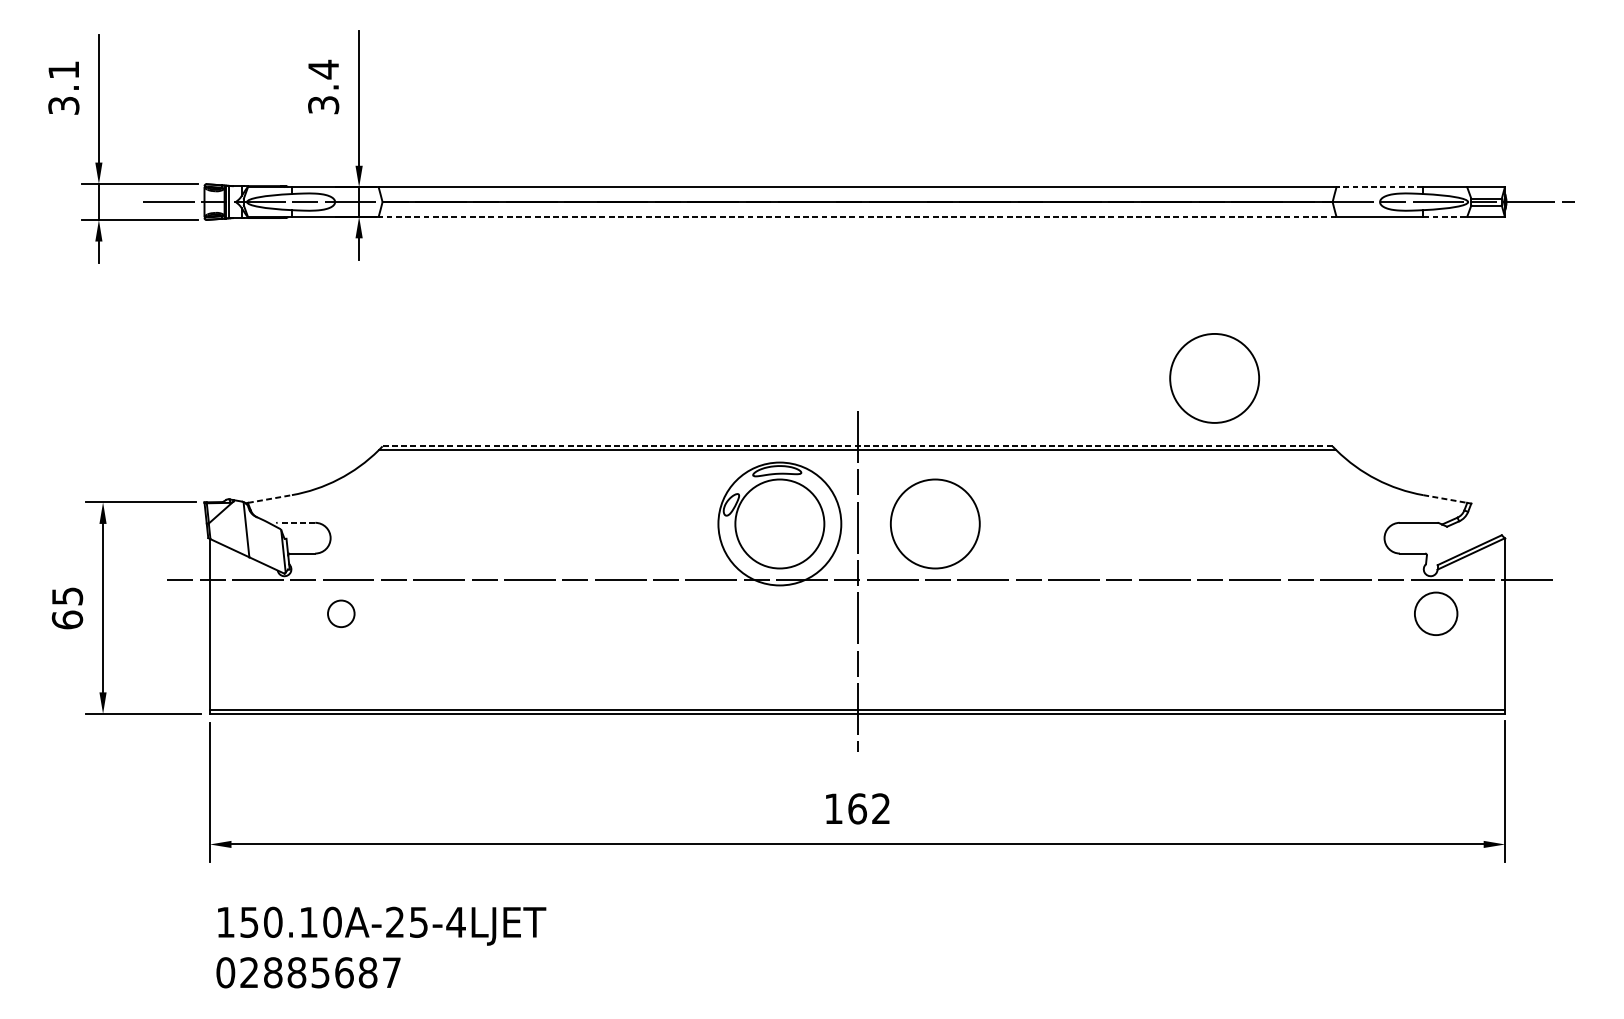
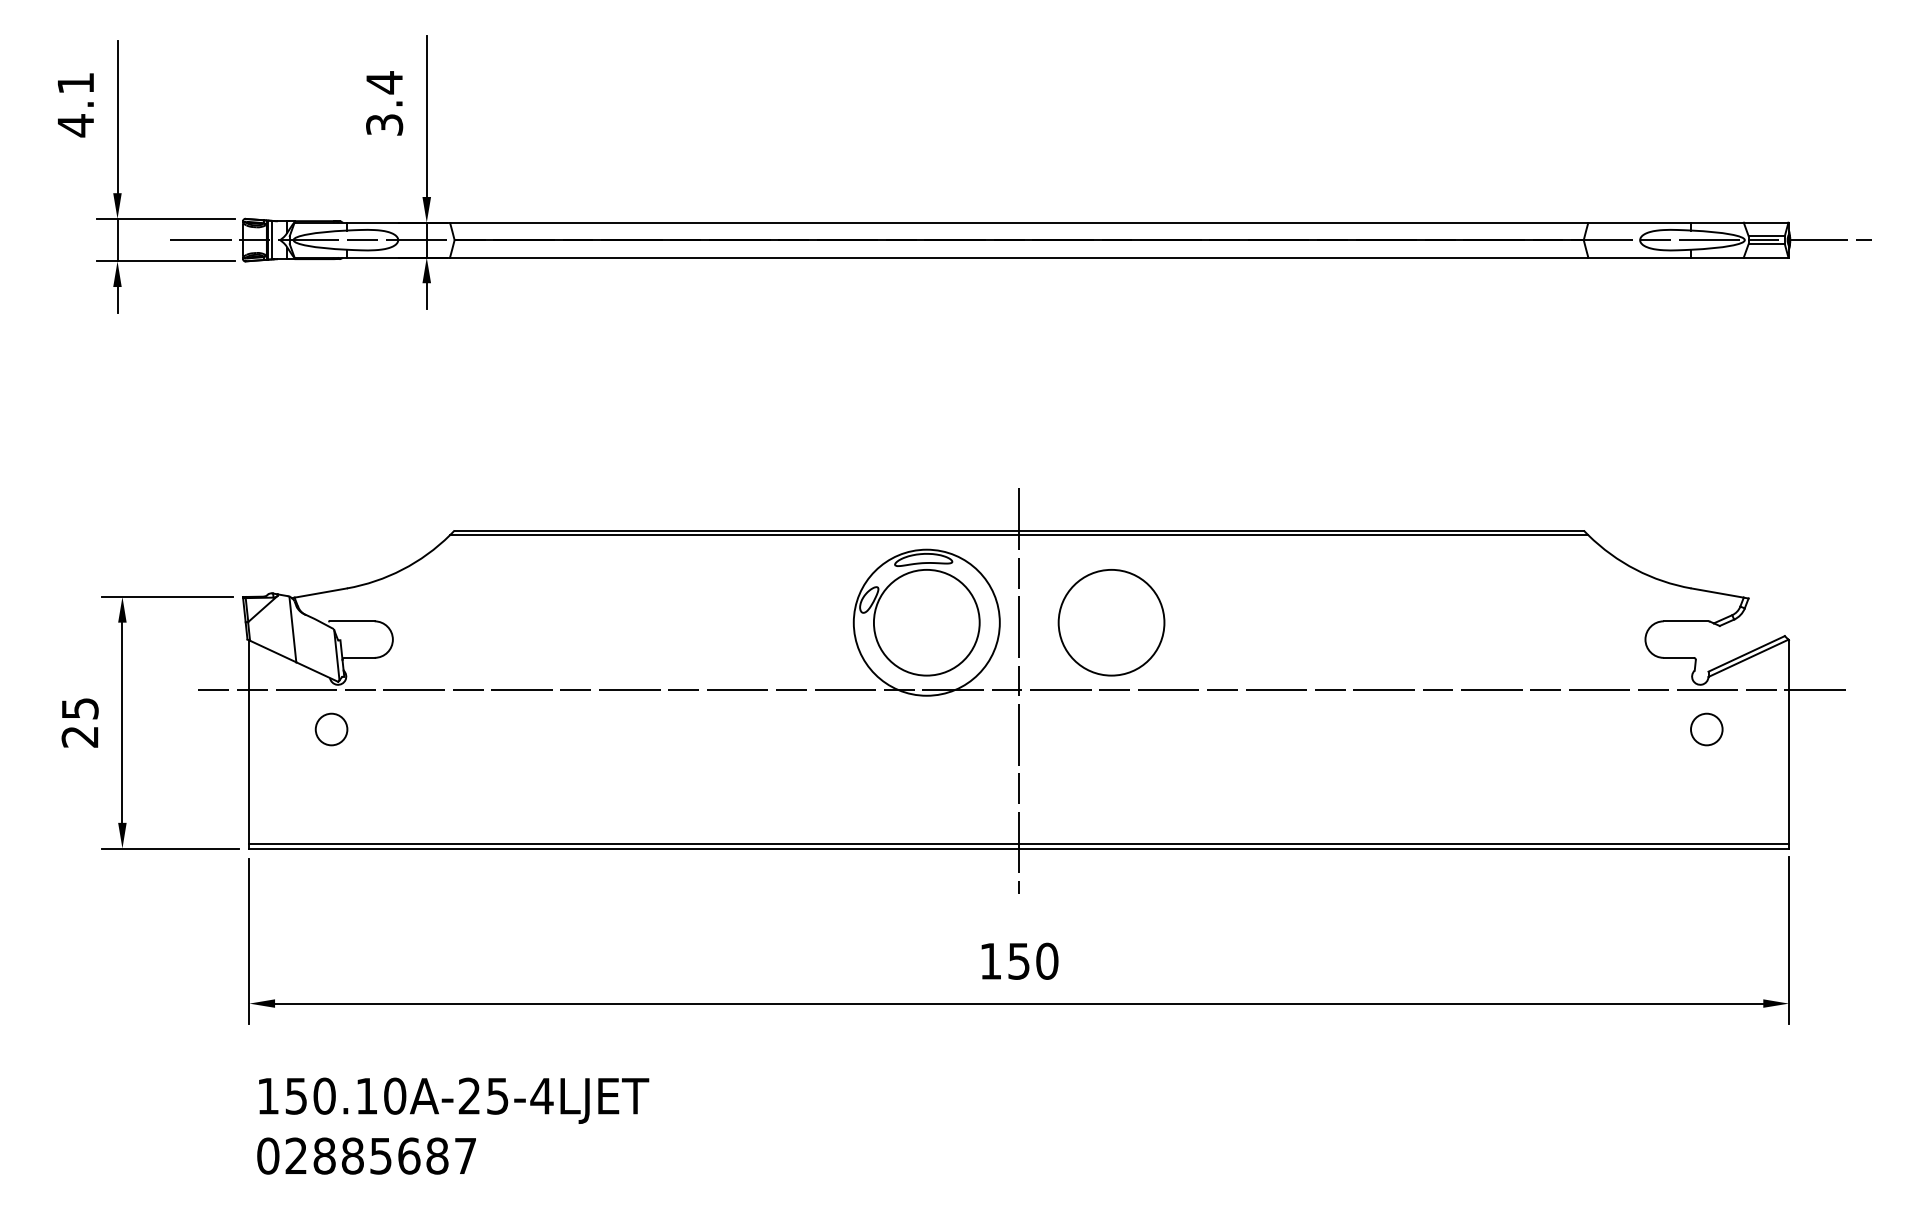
text: (63, 105) -> (75, 125), 3.1 -> 4.1
line: (1379, 187) -> (1639, 222), dashed -> solid
line: (857, 216) -> (1018, 257), dashed -> solid
line: (1445, 216) -> (1718, 257), dashed -> solid
circle: (1214, 378) -> (1443, 449), removed
line: (857, 446) -> (1019, 530), dashed -> solid
line: (269, 499) -> (320, 593), dashed -> solid
line: (1445, 499) -> (1717, 593), dashed -> solid
line: (295, 522) -> (351, 621), dashed -> solid
circle: (341, 613) -> (331, 729), moved
circle: (1435, 613) -> (1706, 729), size x0.62
text: (66, 619) -> (79, 736), 65 -> 25
text: (869, 808) -> (1033, 960), 162 -> 150

